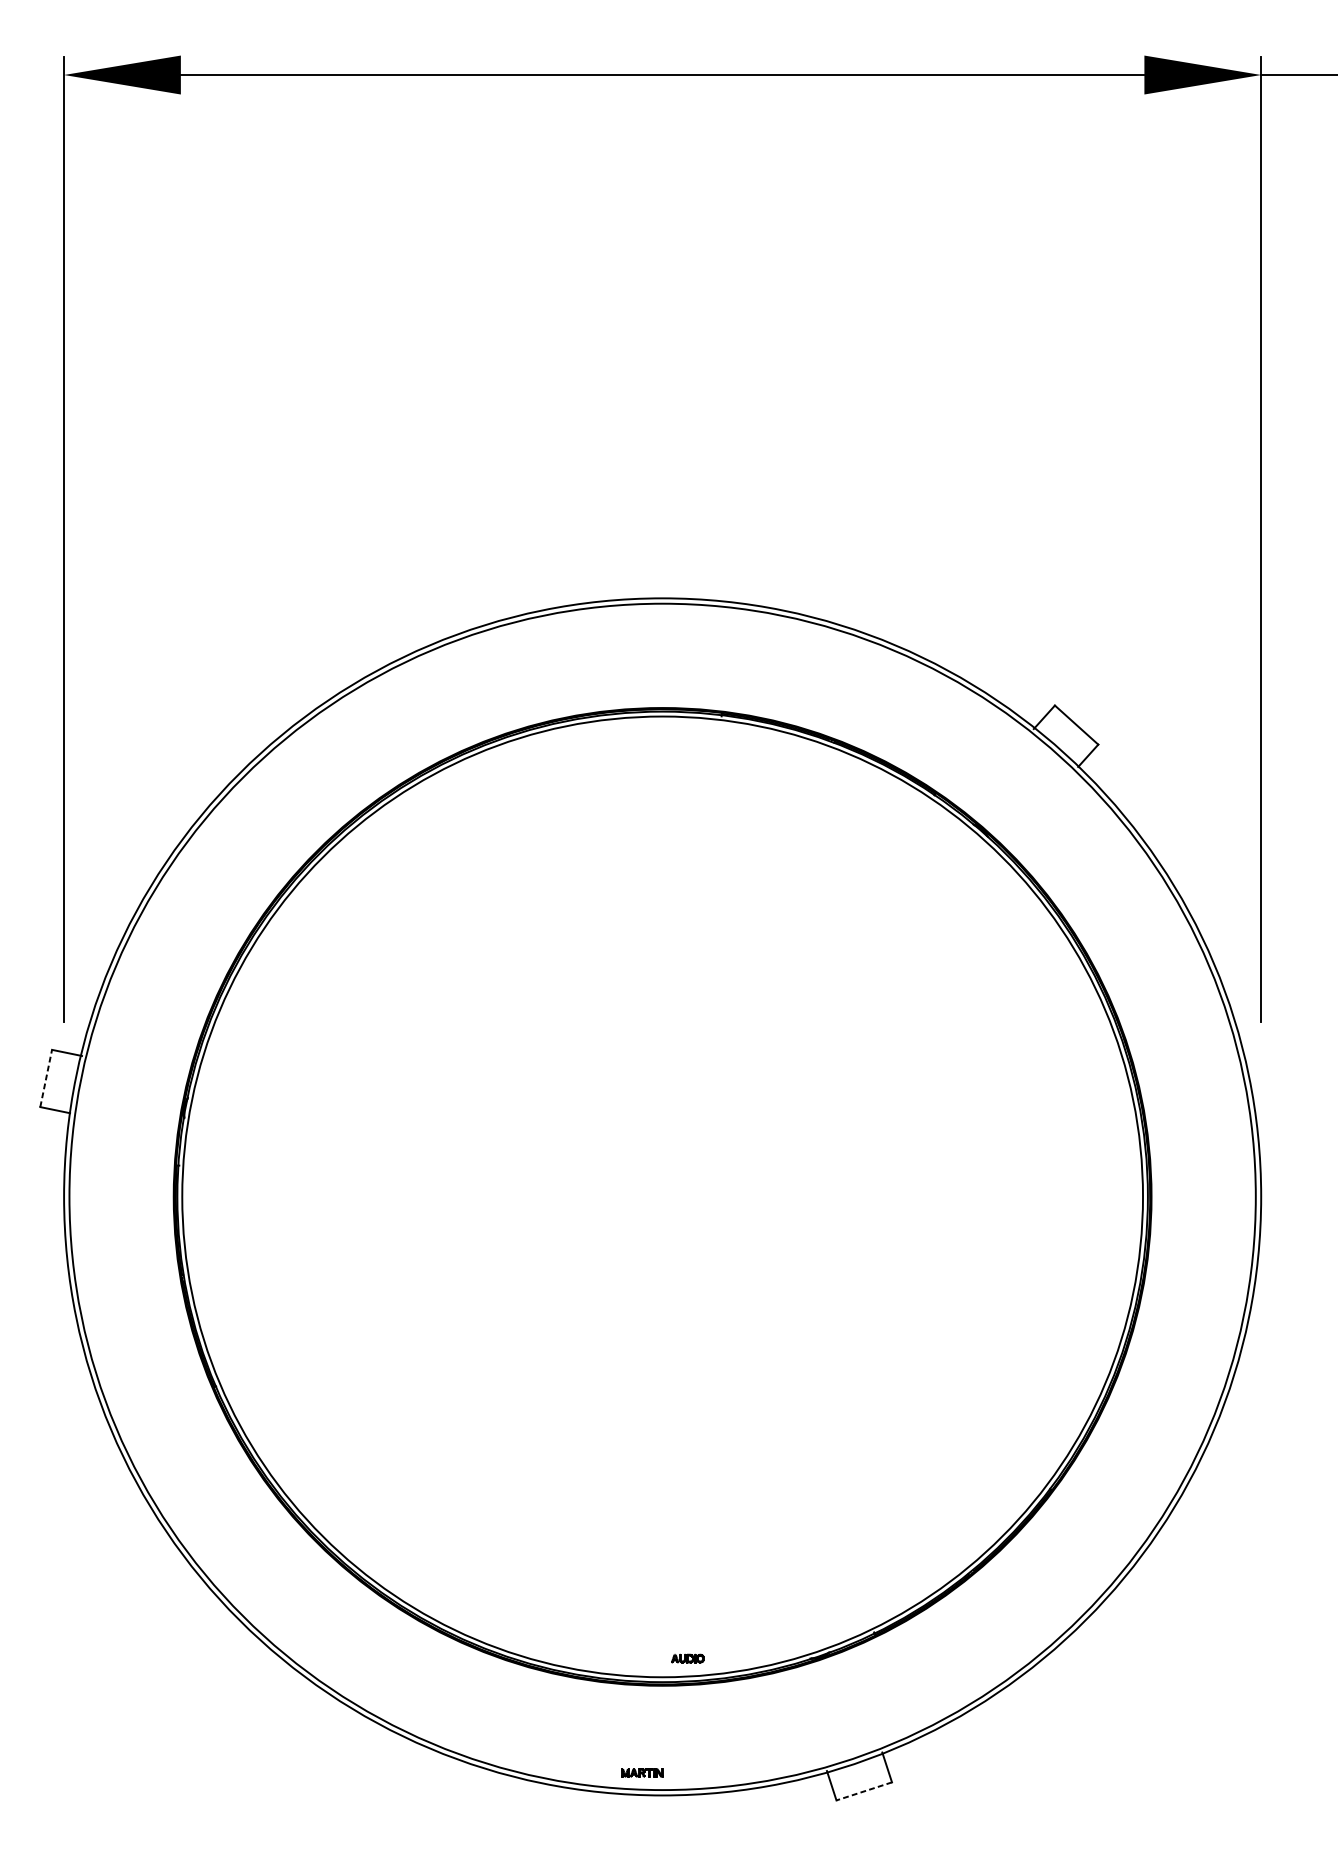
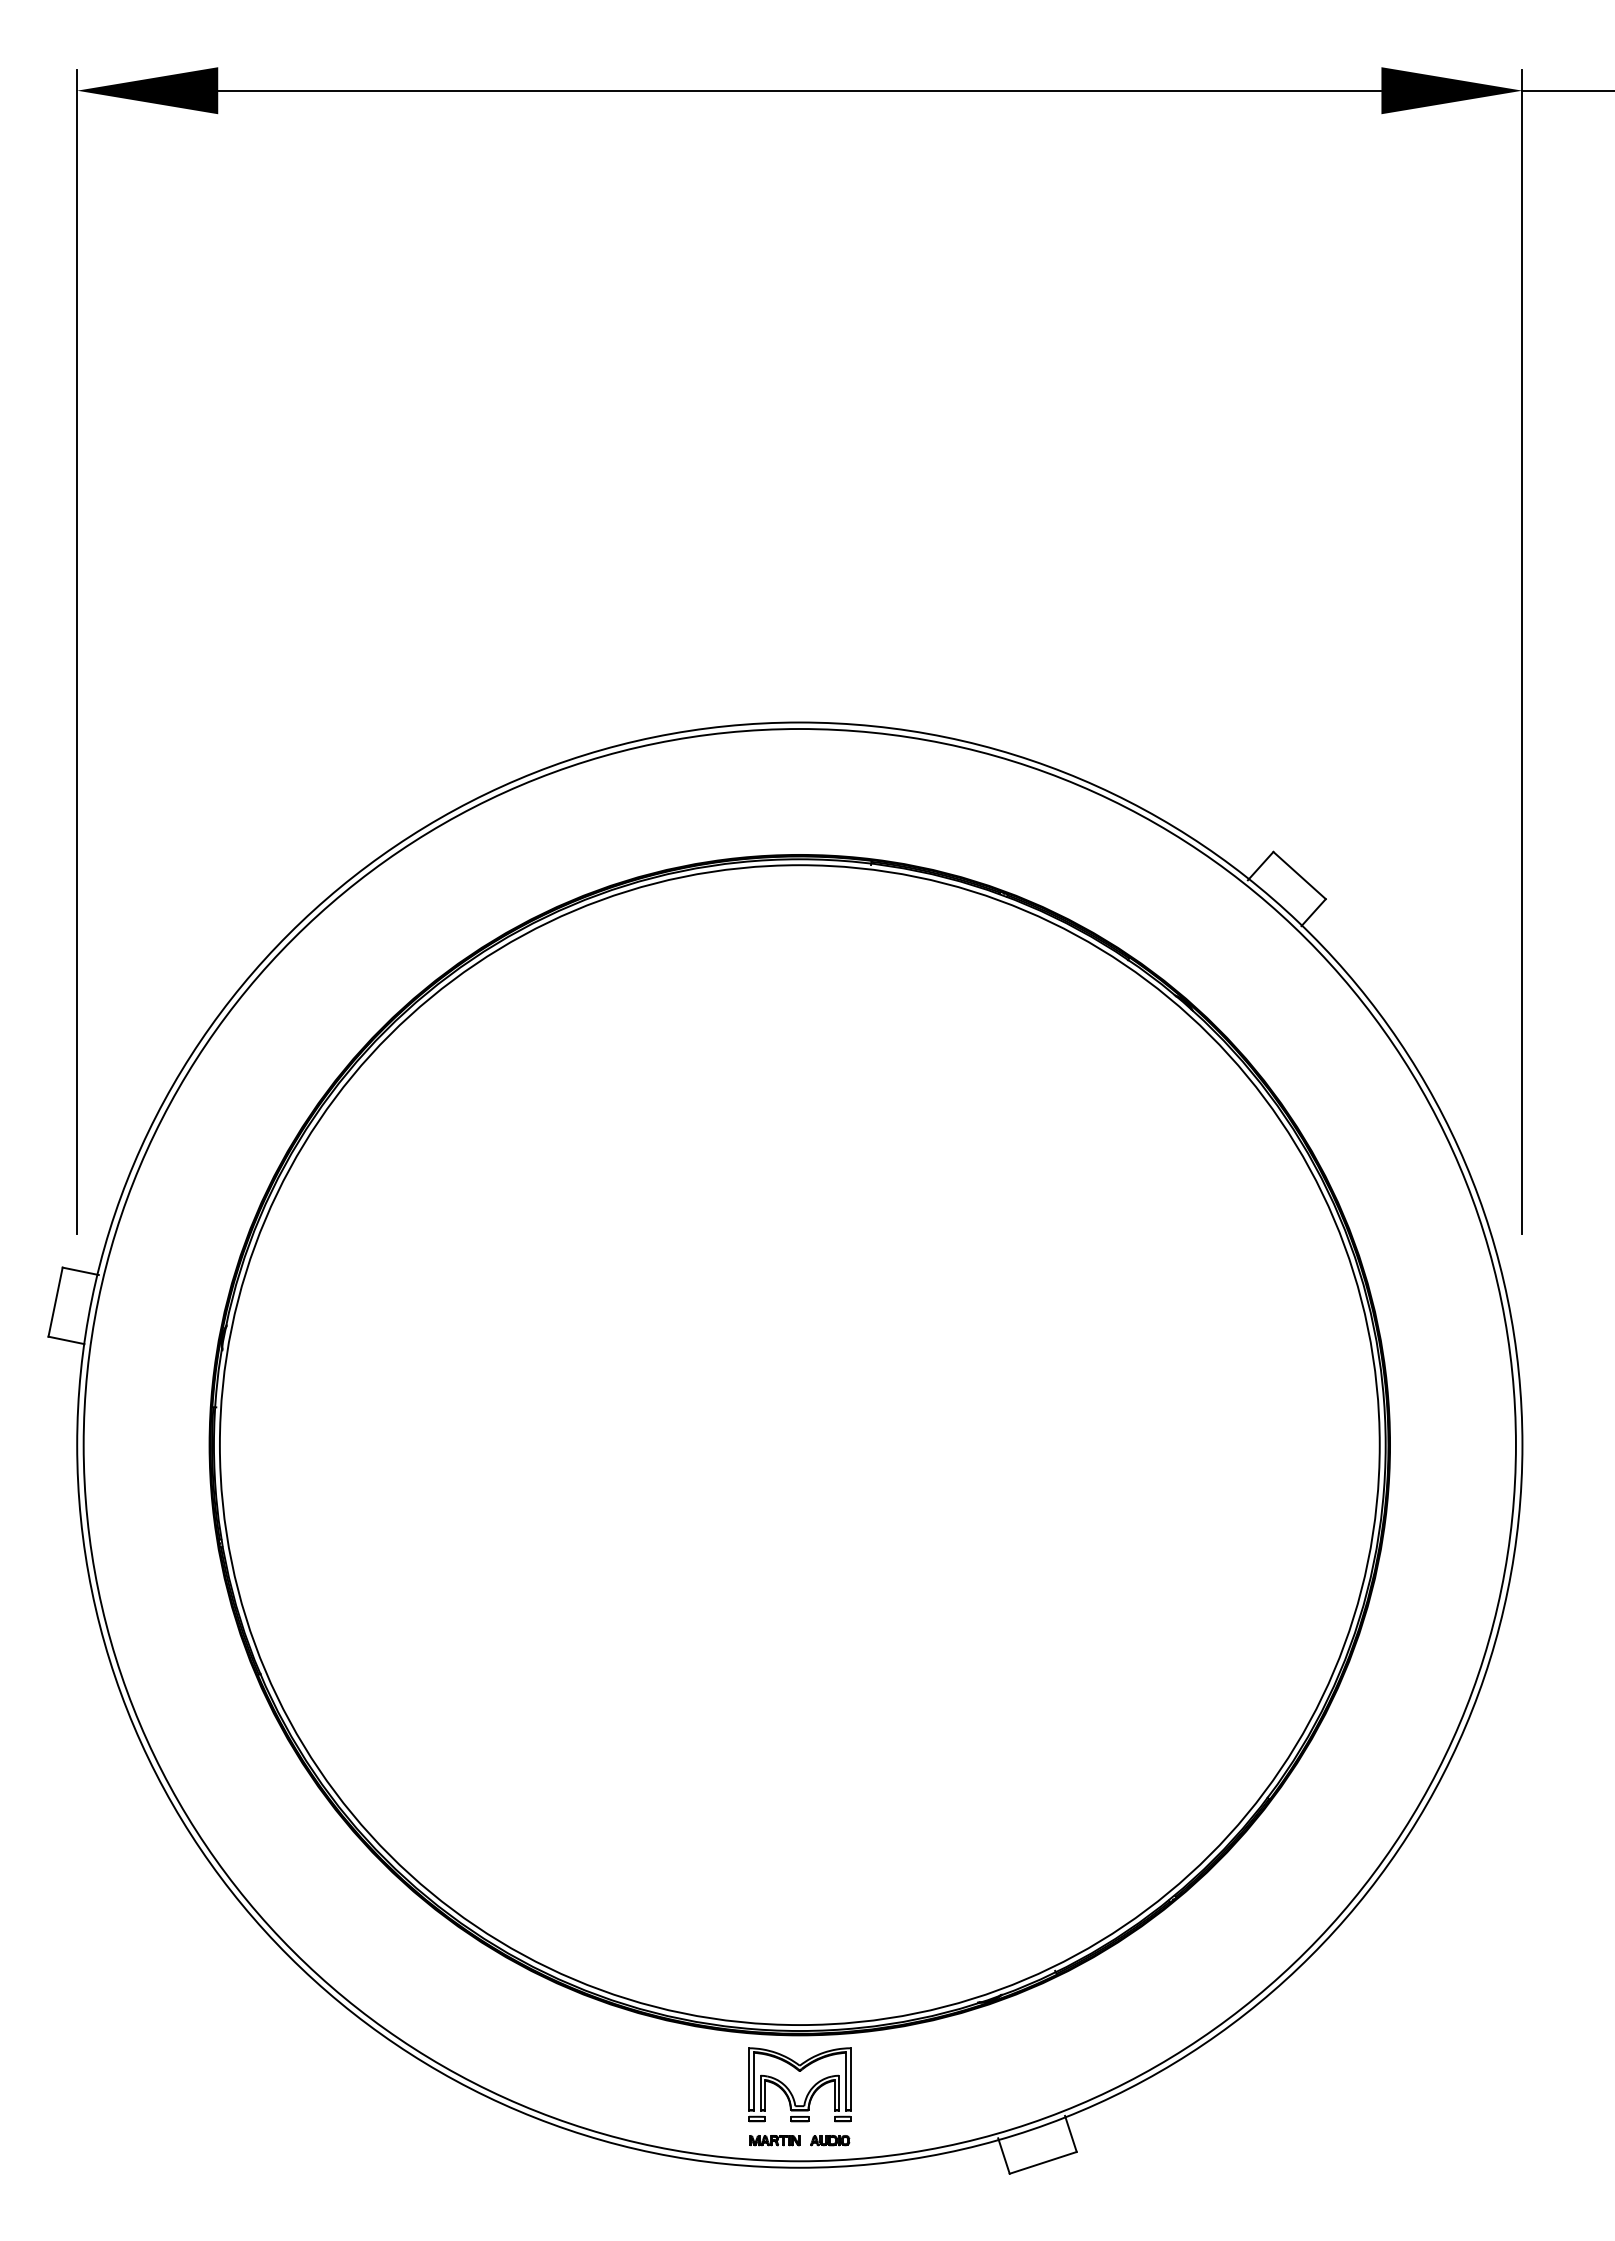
line: (46, 1077) -> (55, 1301), dashed -> solid
part: (688, 1658) -> (830, 2140), moved
part: (654, 1731) -> (790, 2090), added
line: (863, 1791) -> (1042, 2163), dashed -> solid

